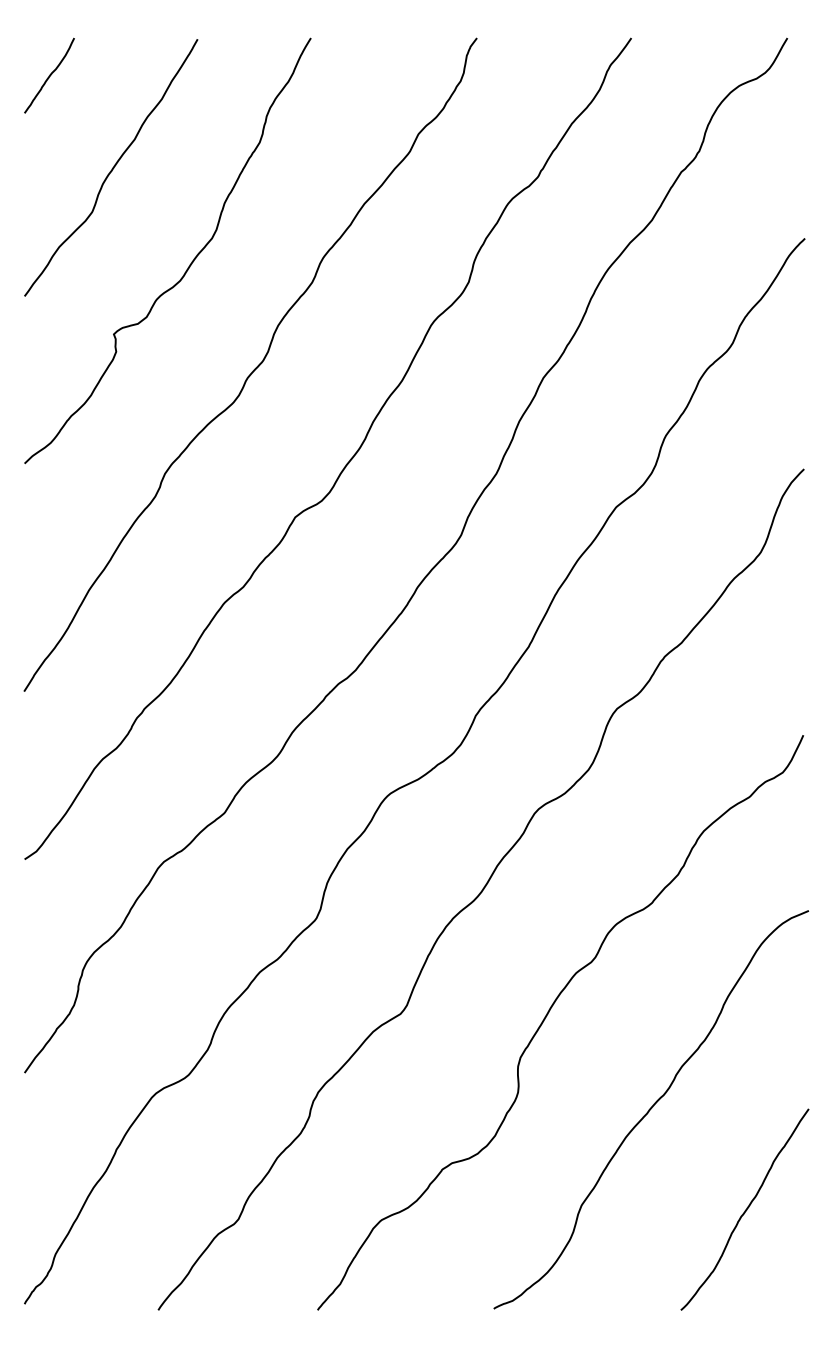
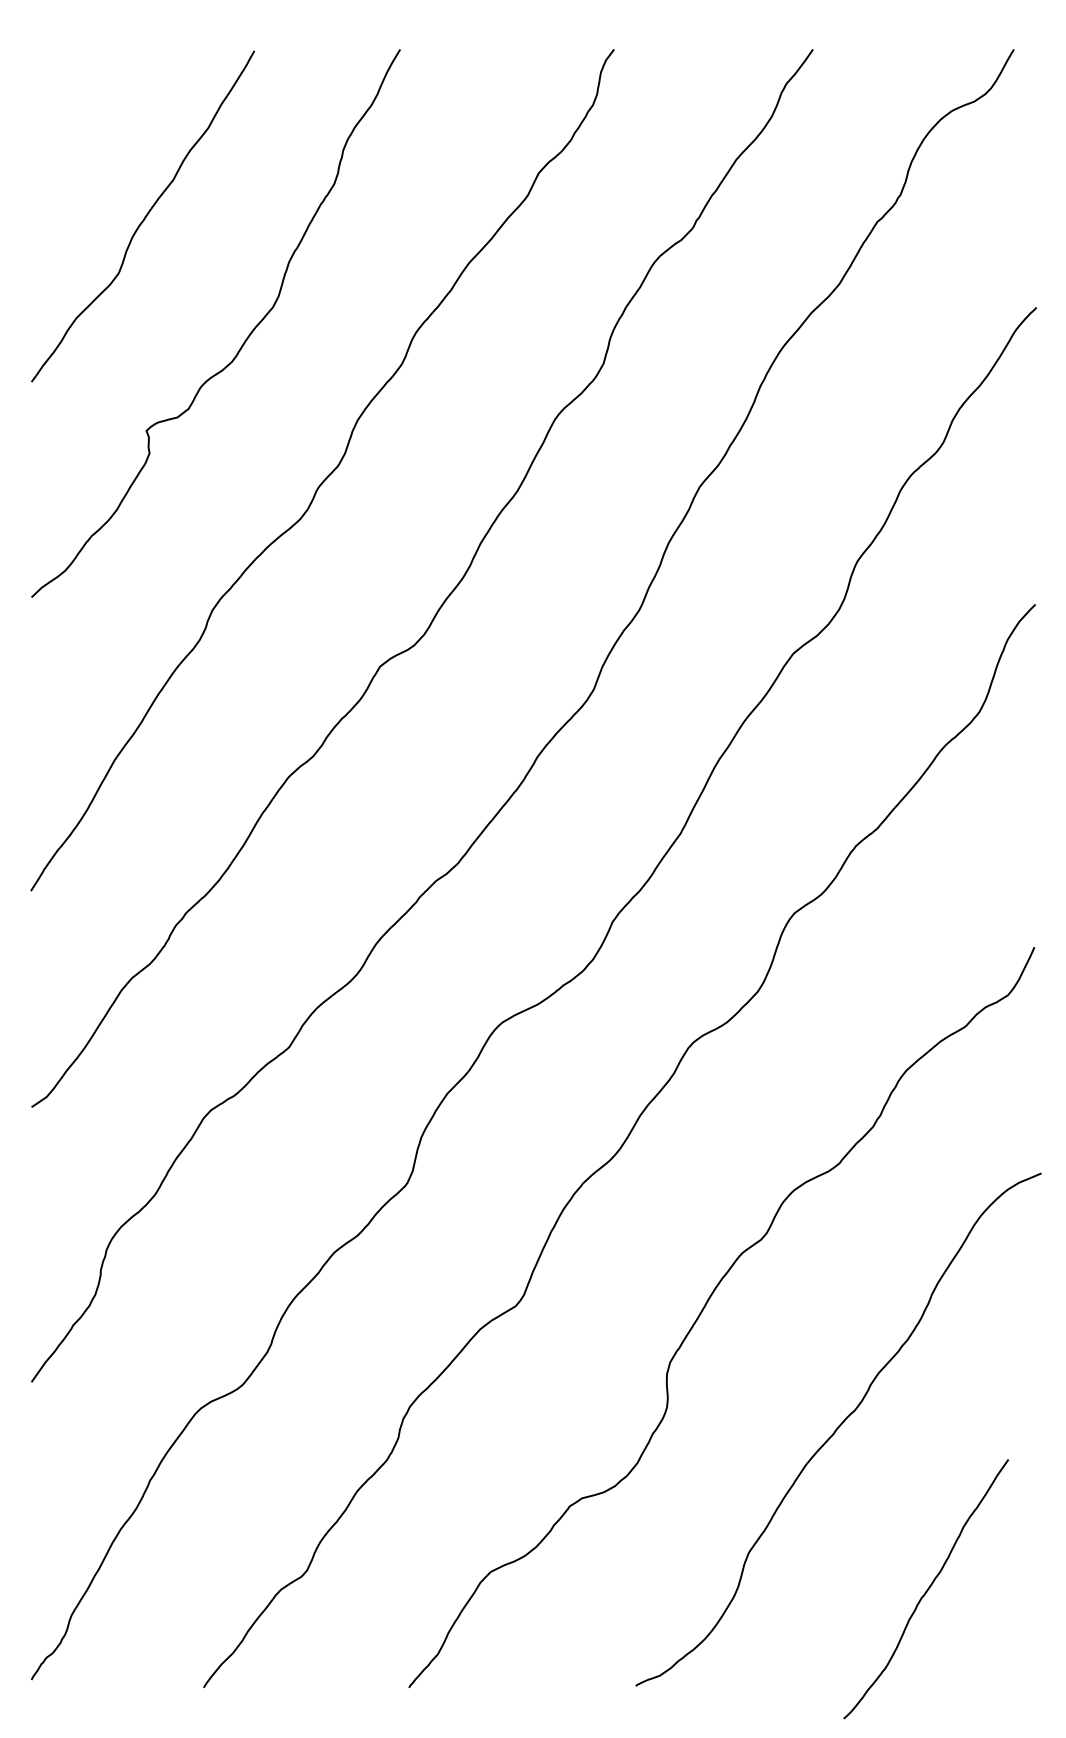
curve: (49, 75) -> (63, 97), removed
curve: (745, 1210) -> (926, 1590), moved

